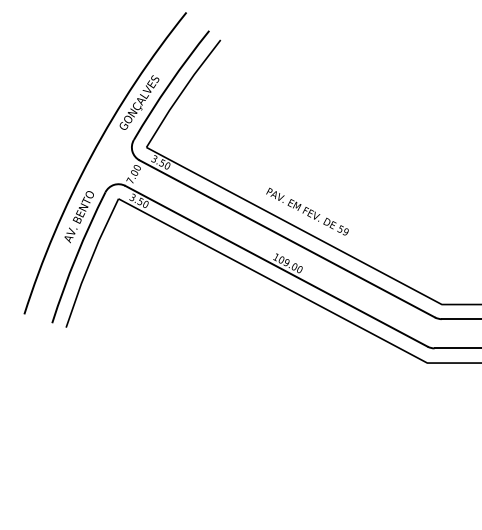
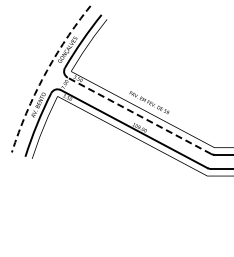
arc: (91, 155) -> (44, 75), solid -> dashed
line: (287, 238) -> (139, 115), solid -> dashed

